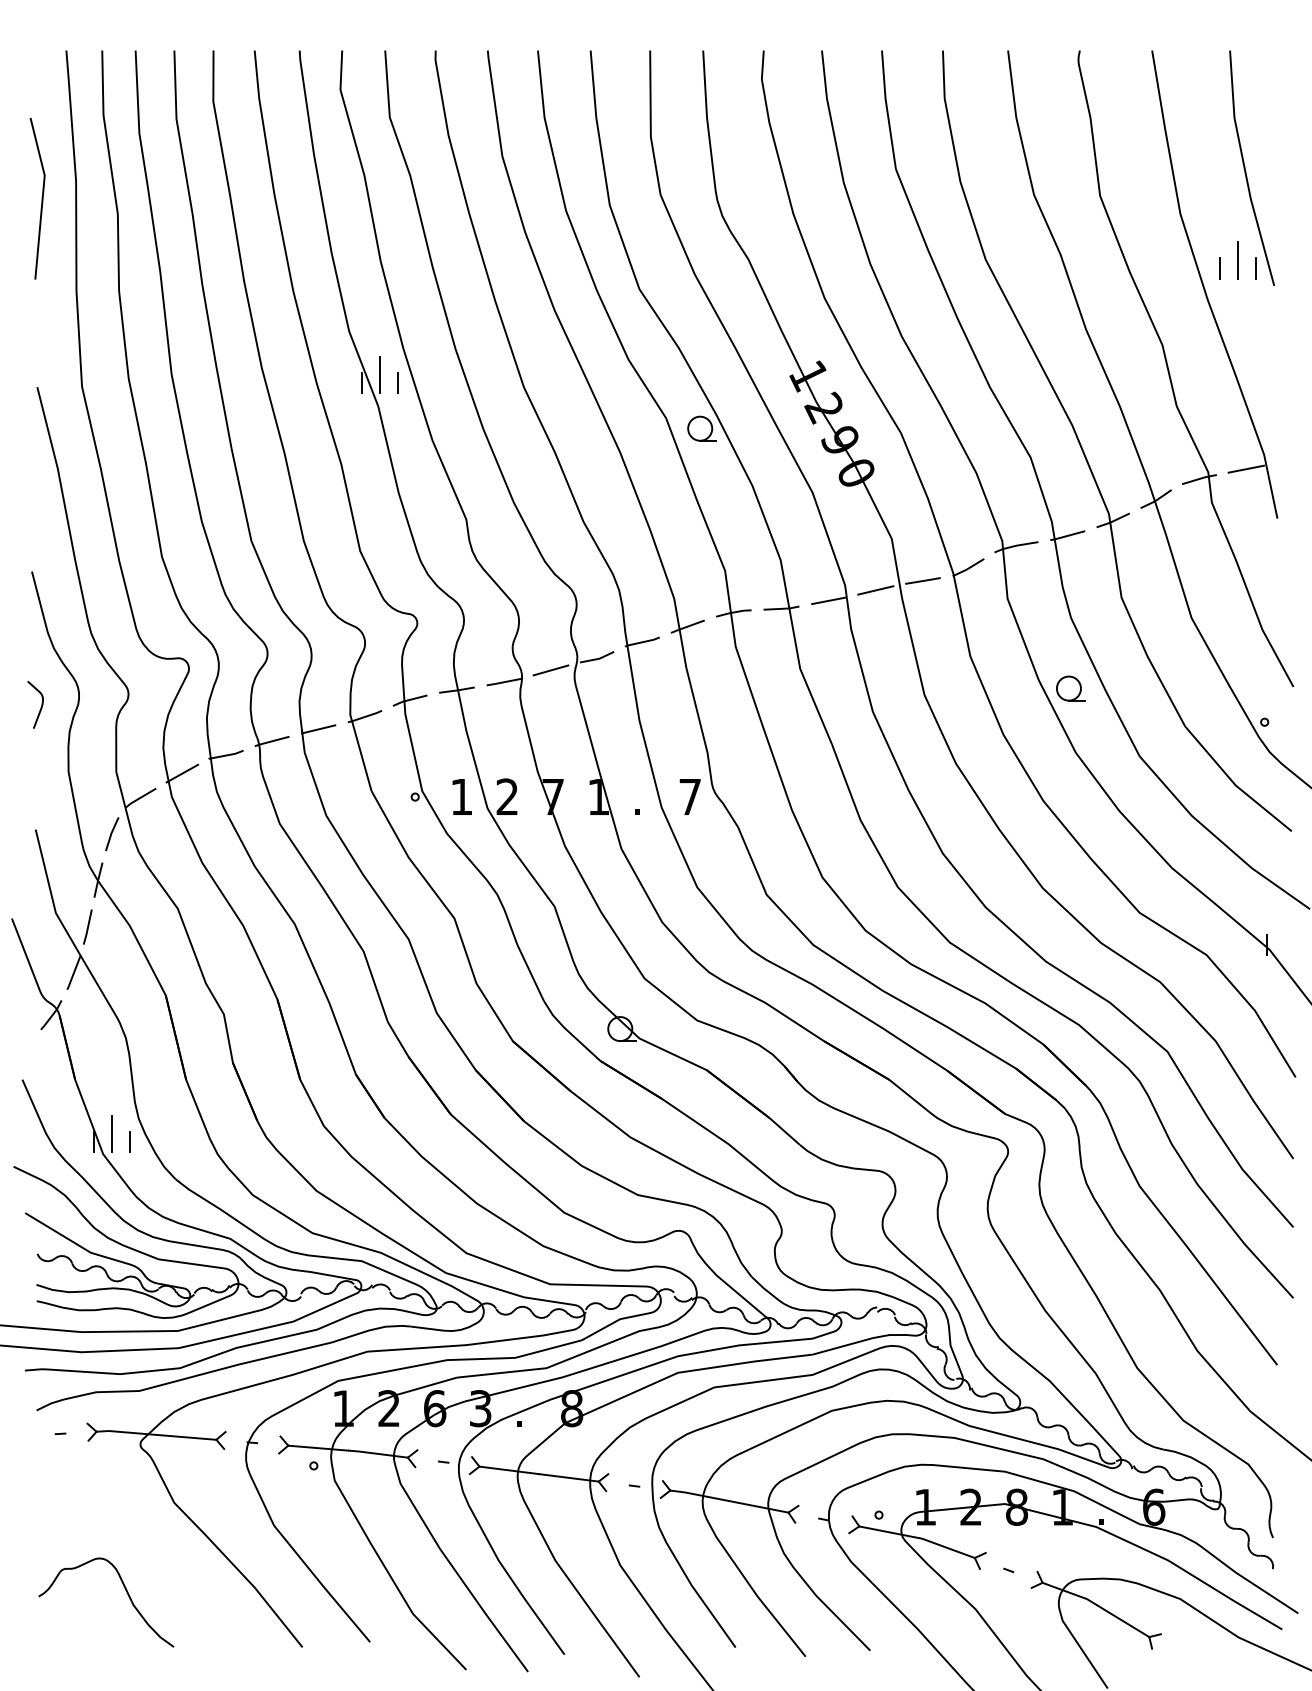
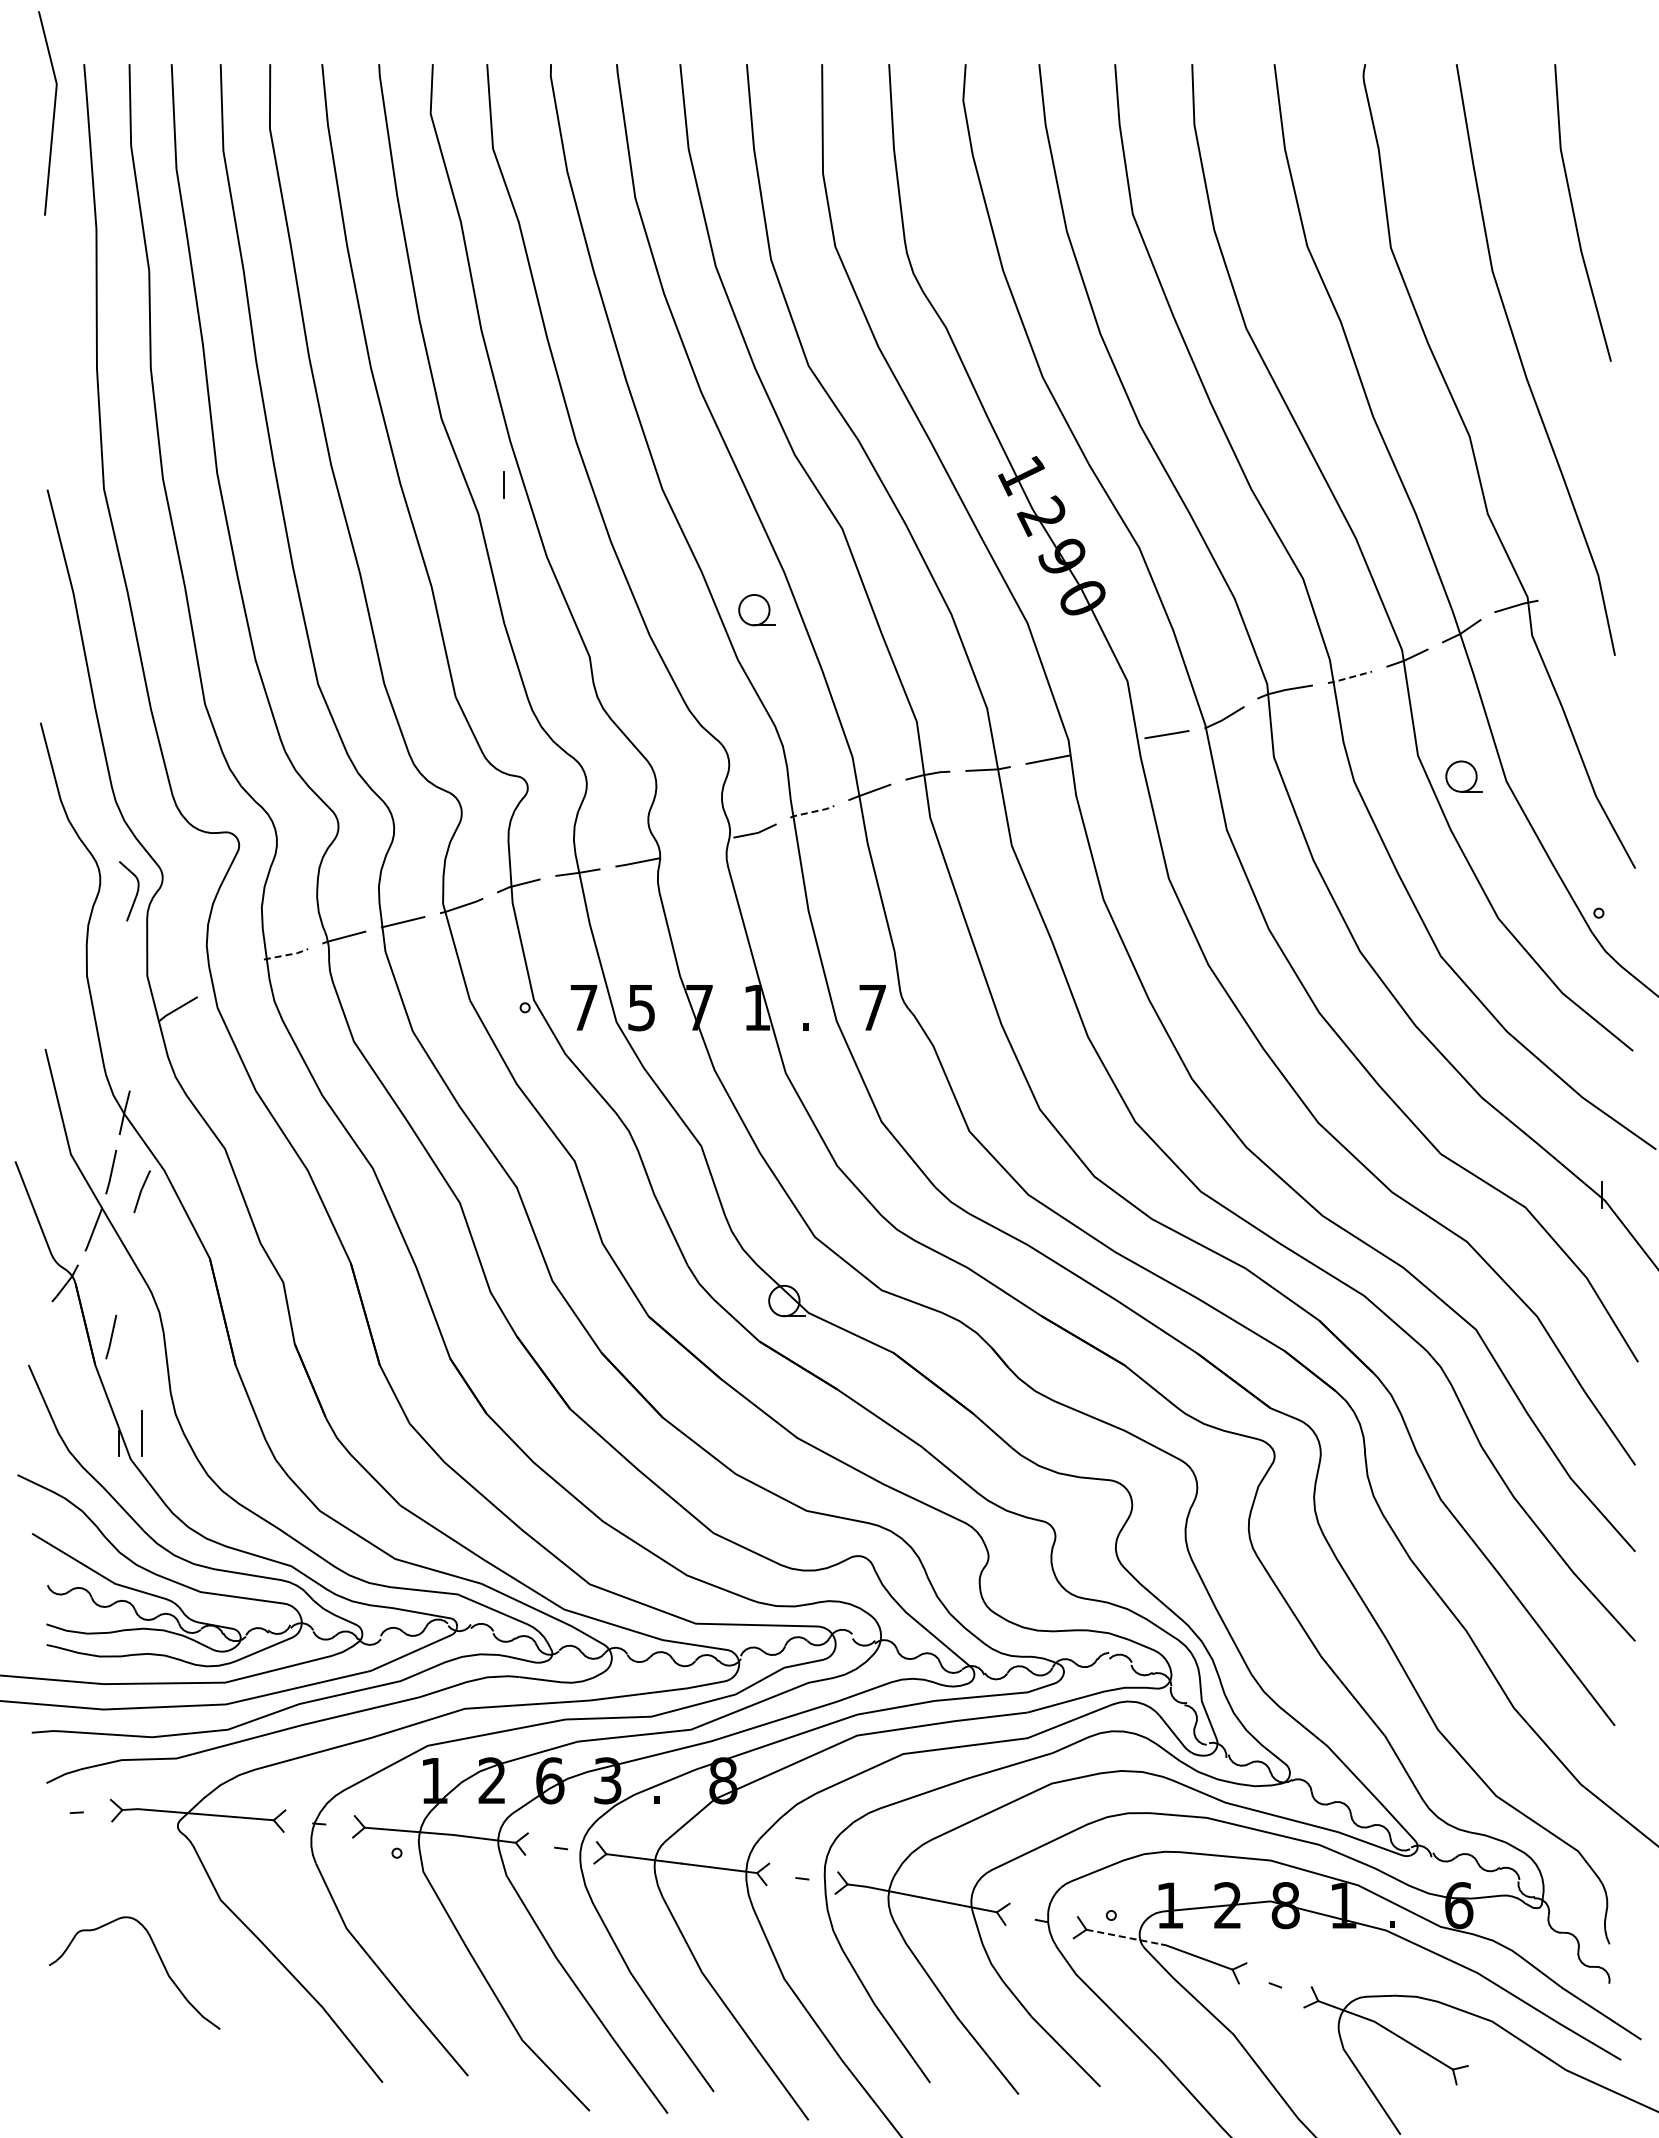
line: (42, 198) -> (53, 113), moved
line: (1238, 260) -> (1565, 329), removed
line: (1220, 268) -> (1542, 339), removed
line: (1256, 268) -> (1588, 339), removed
line: (380, 375) -> (481, 474), removed
line: (362, 383) -> (458, 484), removed
part: (701, 428) -> (756, 610), moved
line: (1246, 468) -> (1575, 592), removed
line: (1067, 535) -> (1349, 677), solid -> dashed
line: (875, 590) -> (1107, 746), removed
line: (642, 642) -> (812, 812), solid -> dashed
line: (550, 670) -> (696, 847), removed
part: (1070, 688) -> (1463, 776), moved
curve: (41, 705) -> (136, 891), moved
line: (226, 755) -> (286, 955), solid -> dashed
line: (182, 773) -> (230, 978), removed
text: (461, 796) -> (583, 1007), 1 -> 7
text: (507, 796) -> (641, 1007), 2 -> 5
line: (111, 834) -> (141, 1191), moved
line: (87, 1057) -> (111, 1336), added
line: (129, 1141) -> (164, 1443), removed
line: (888, 1532) -> (1123, 1937), solid -> dashed
part: (126, 1592) -> (160, 1960), moved

